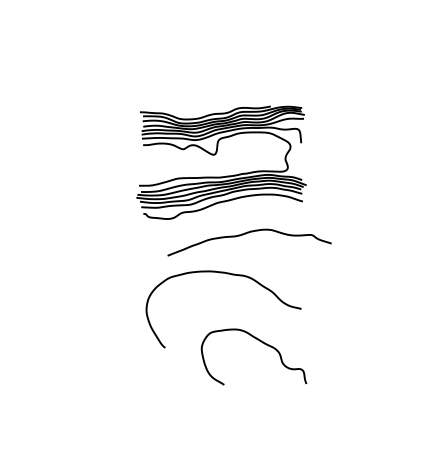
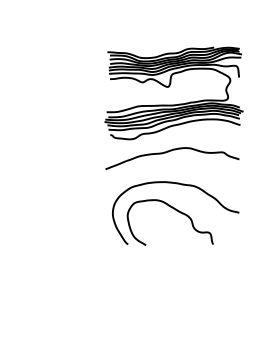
curve: (246, 234) -> (169, 152), moved
curve: (262, 343) -> (177, 211), moved

